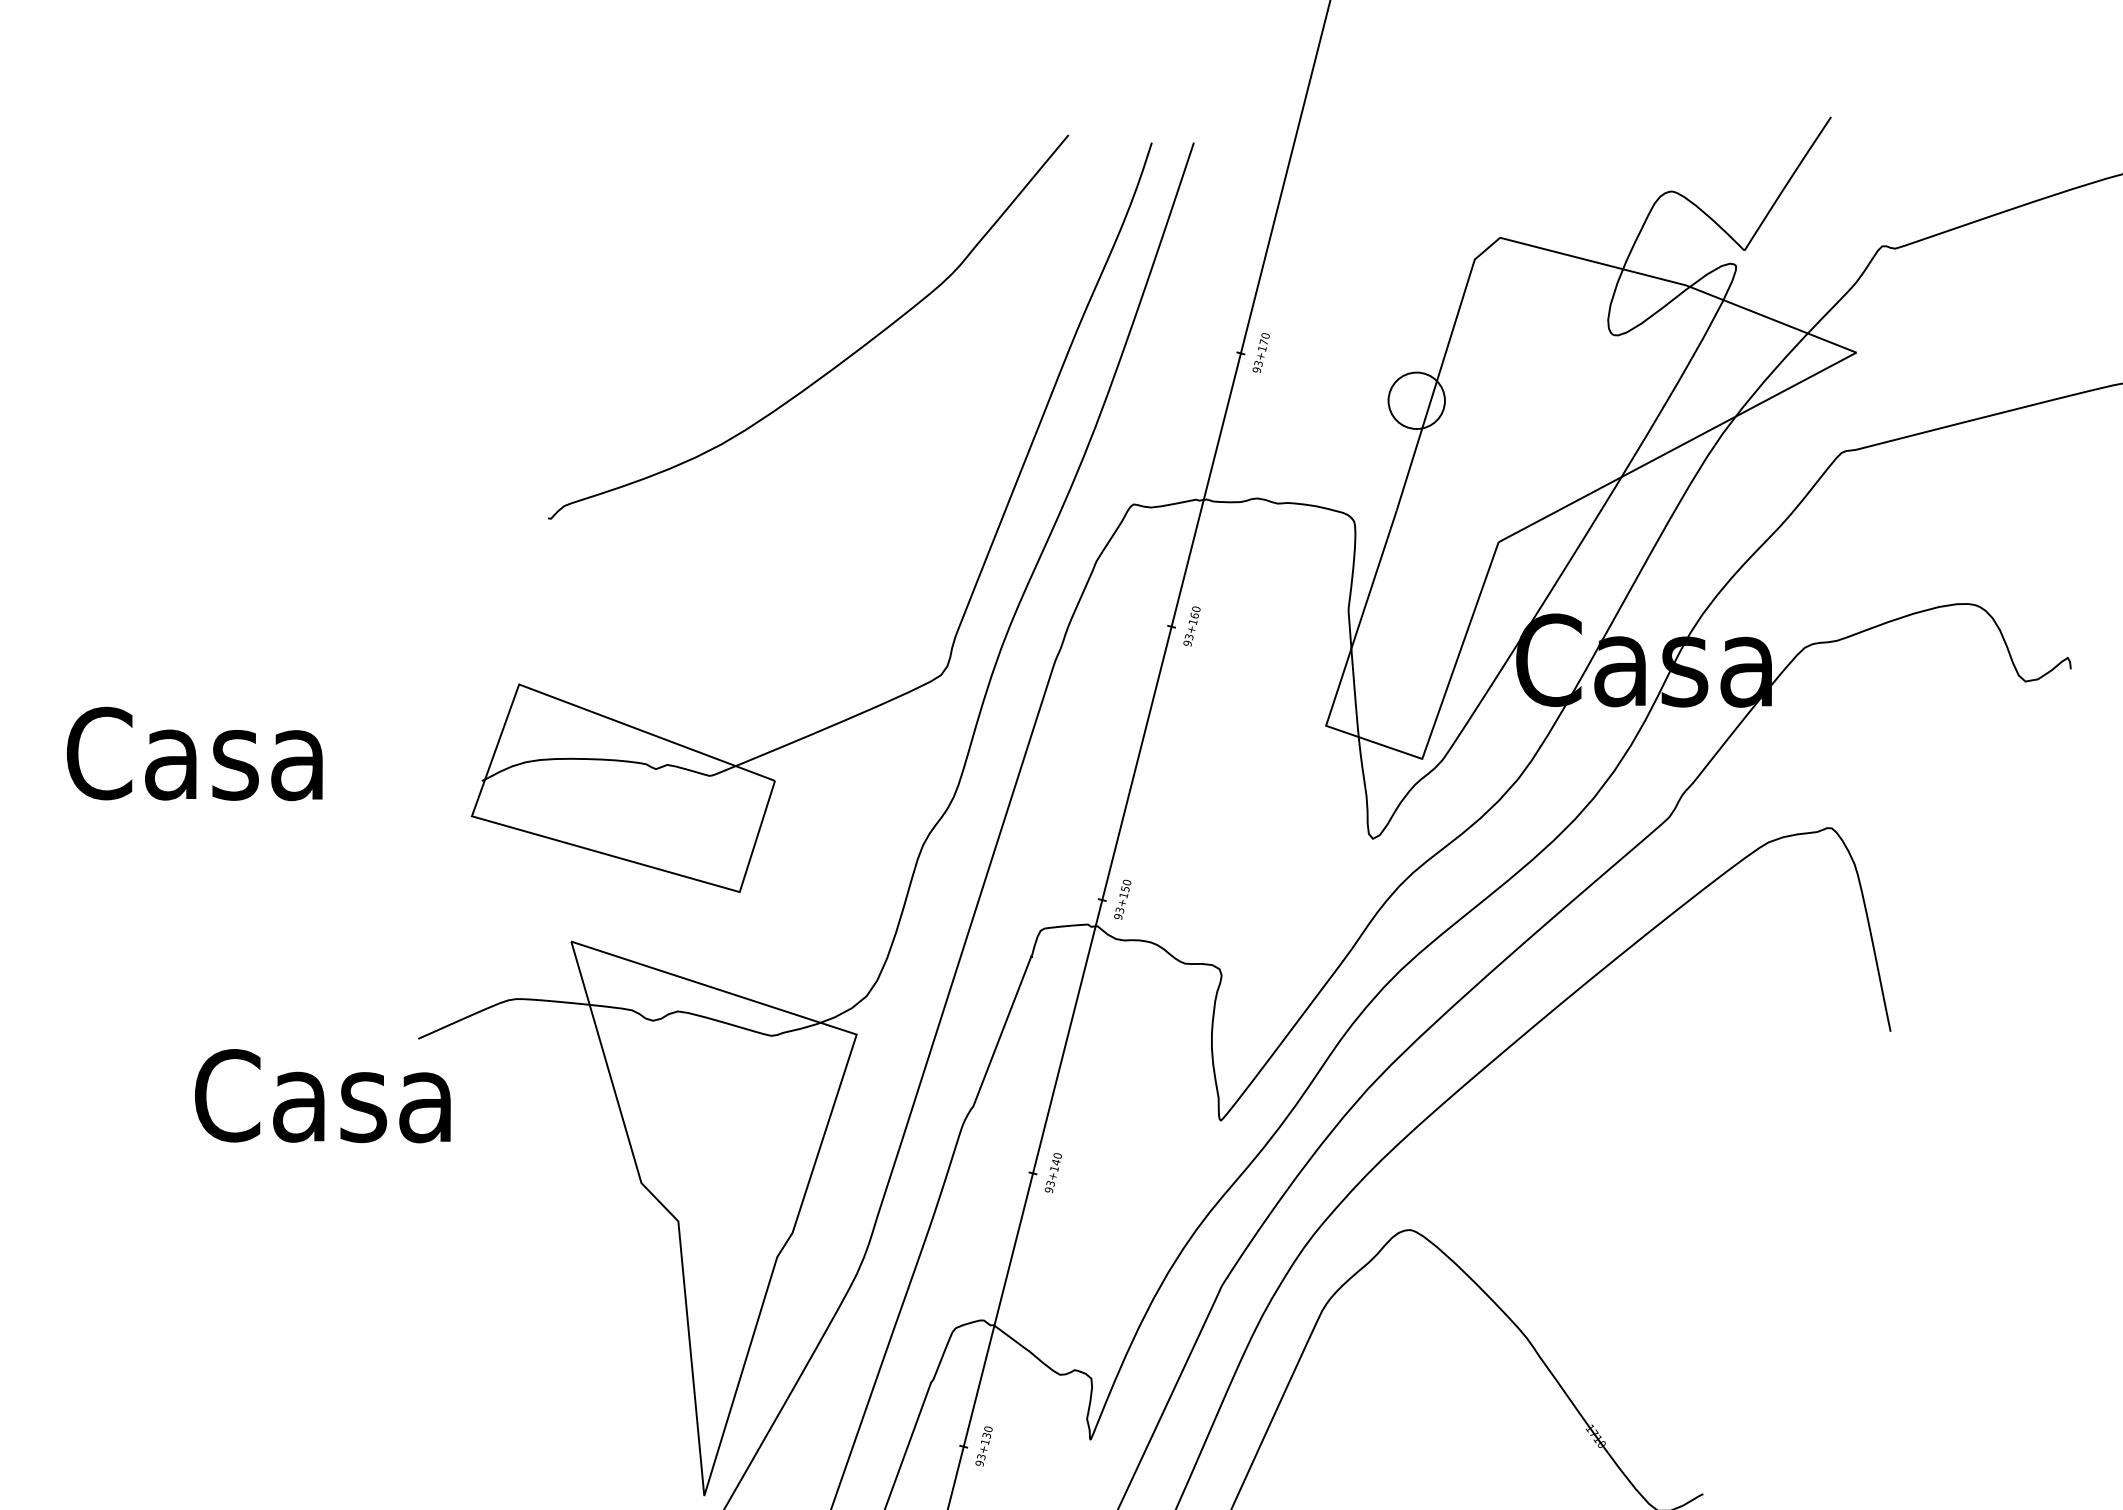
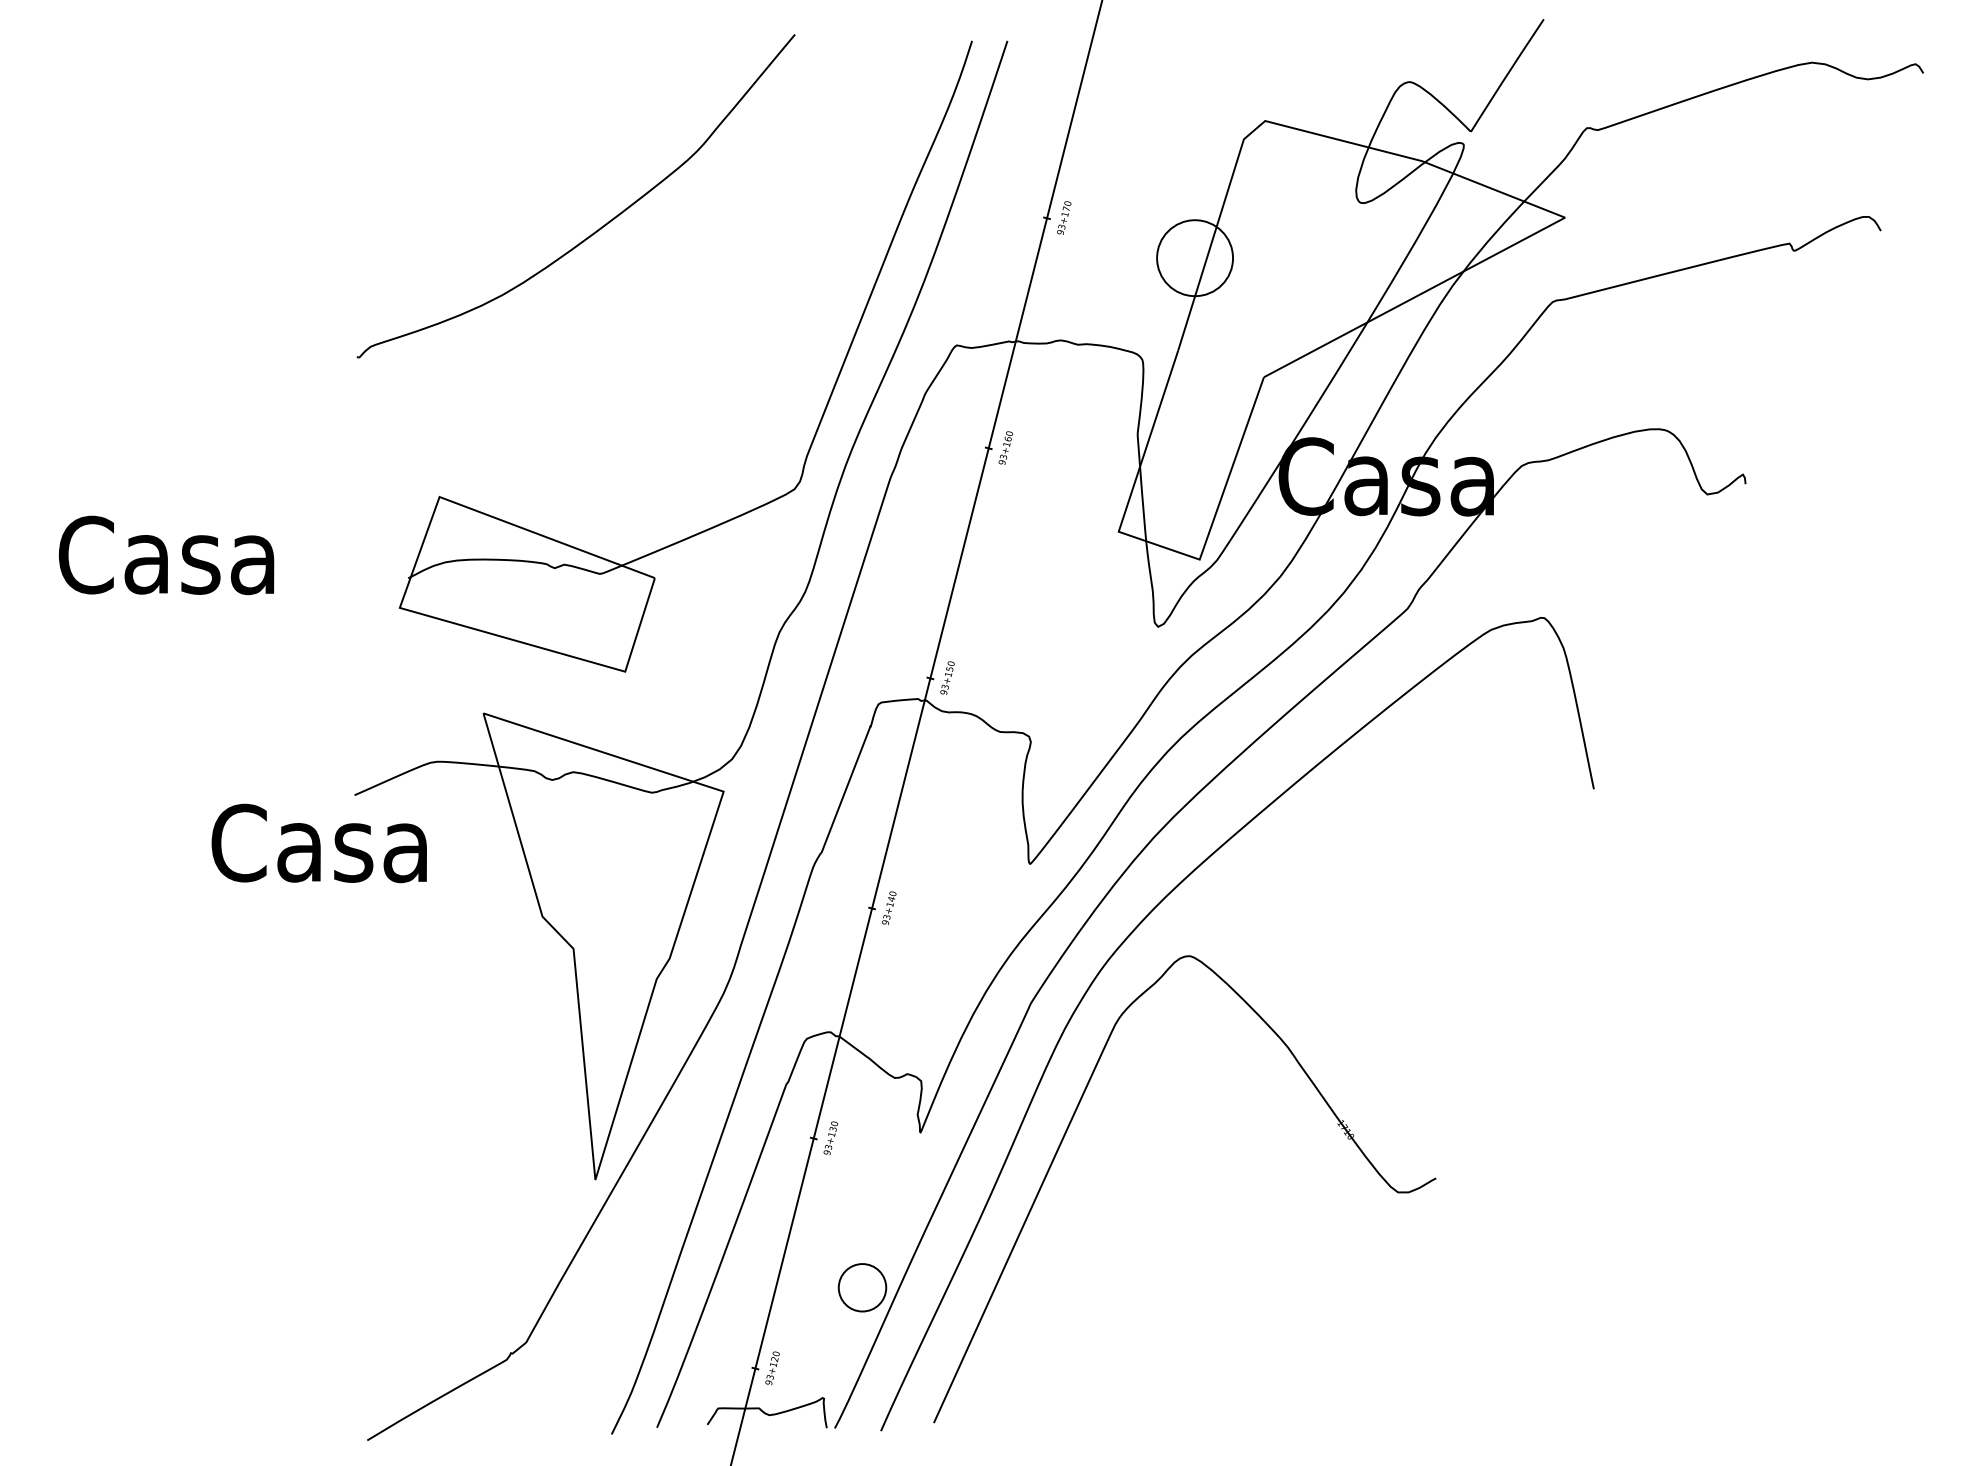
curve: (833, 366) -> (597, 229), moved
circle: (1416, 399) -> (1194, 257), size x1.6
text: (321, 1096) -> (318, 843), moved

